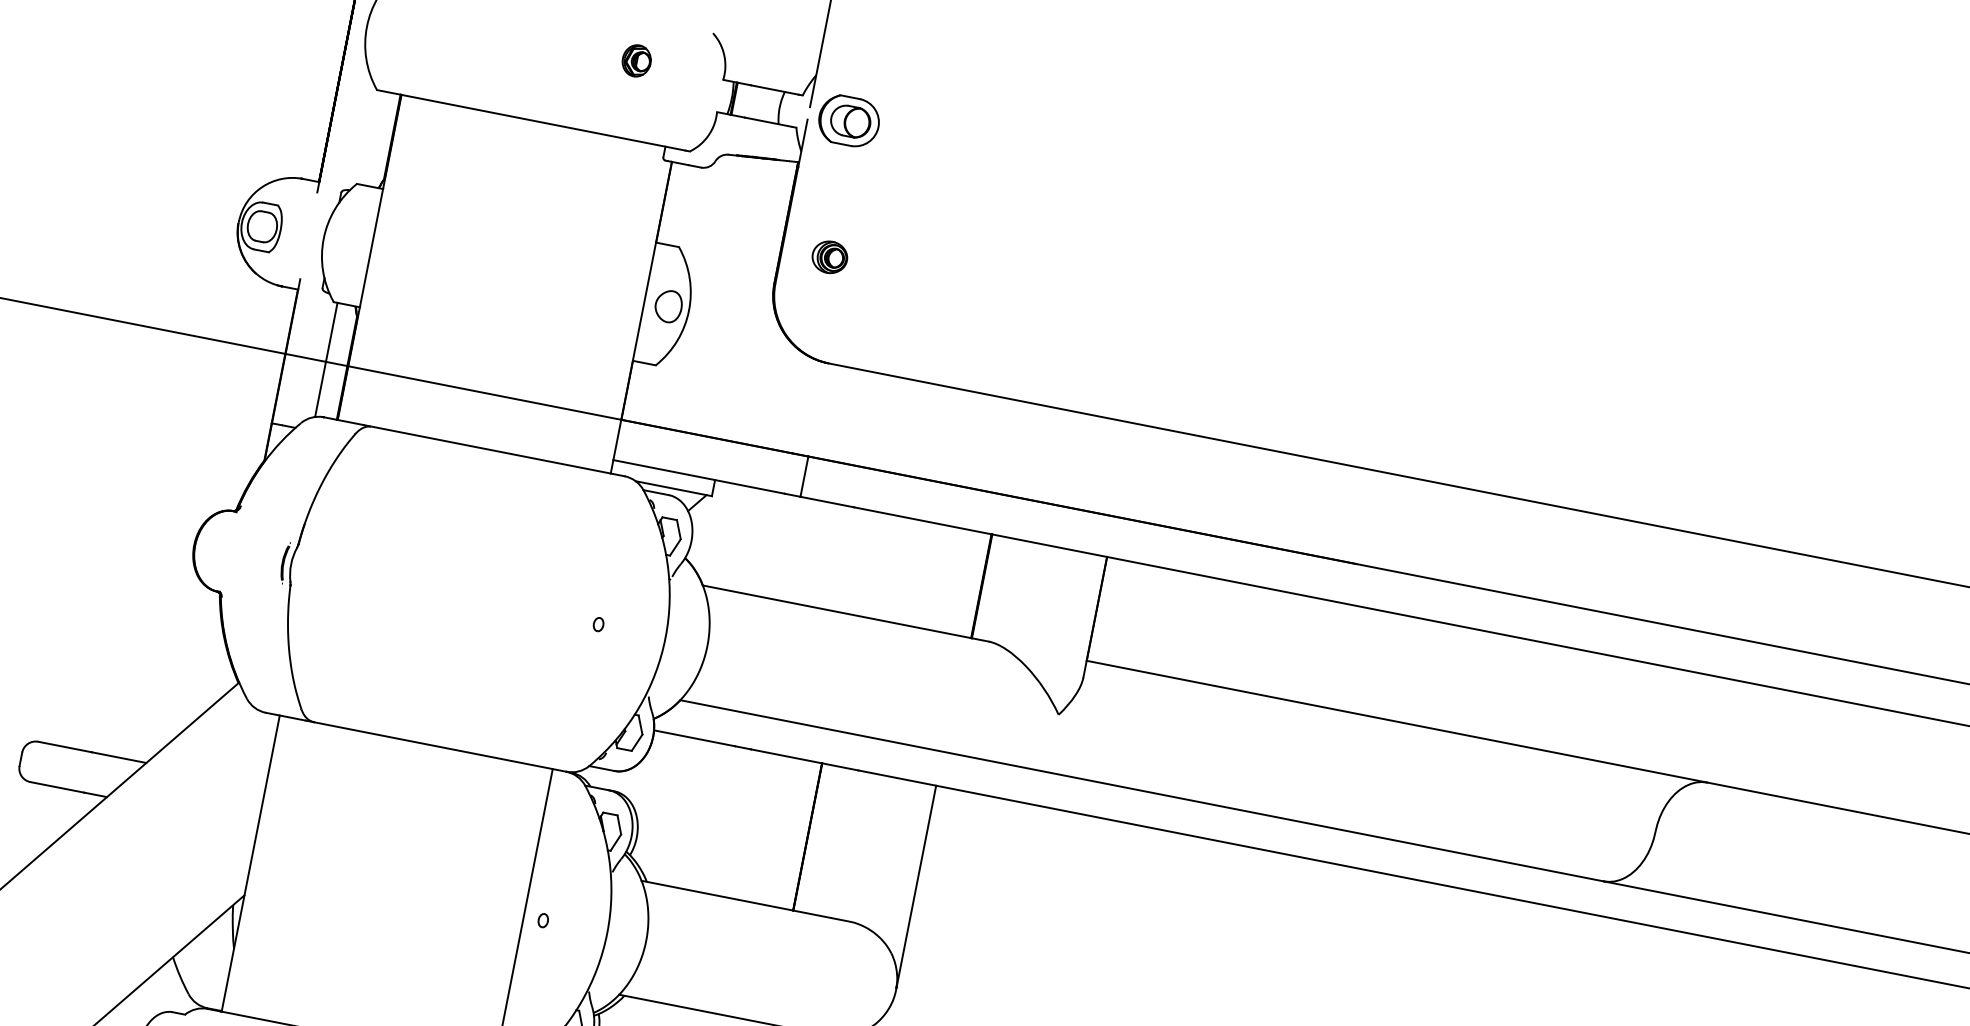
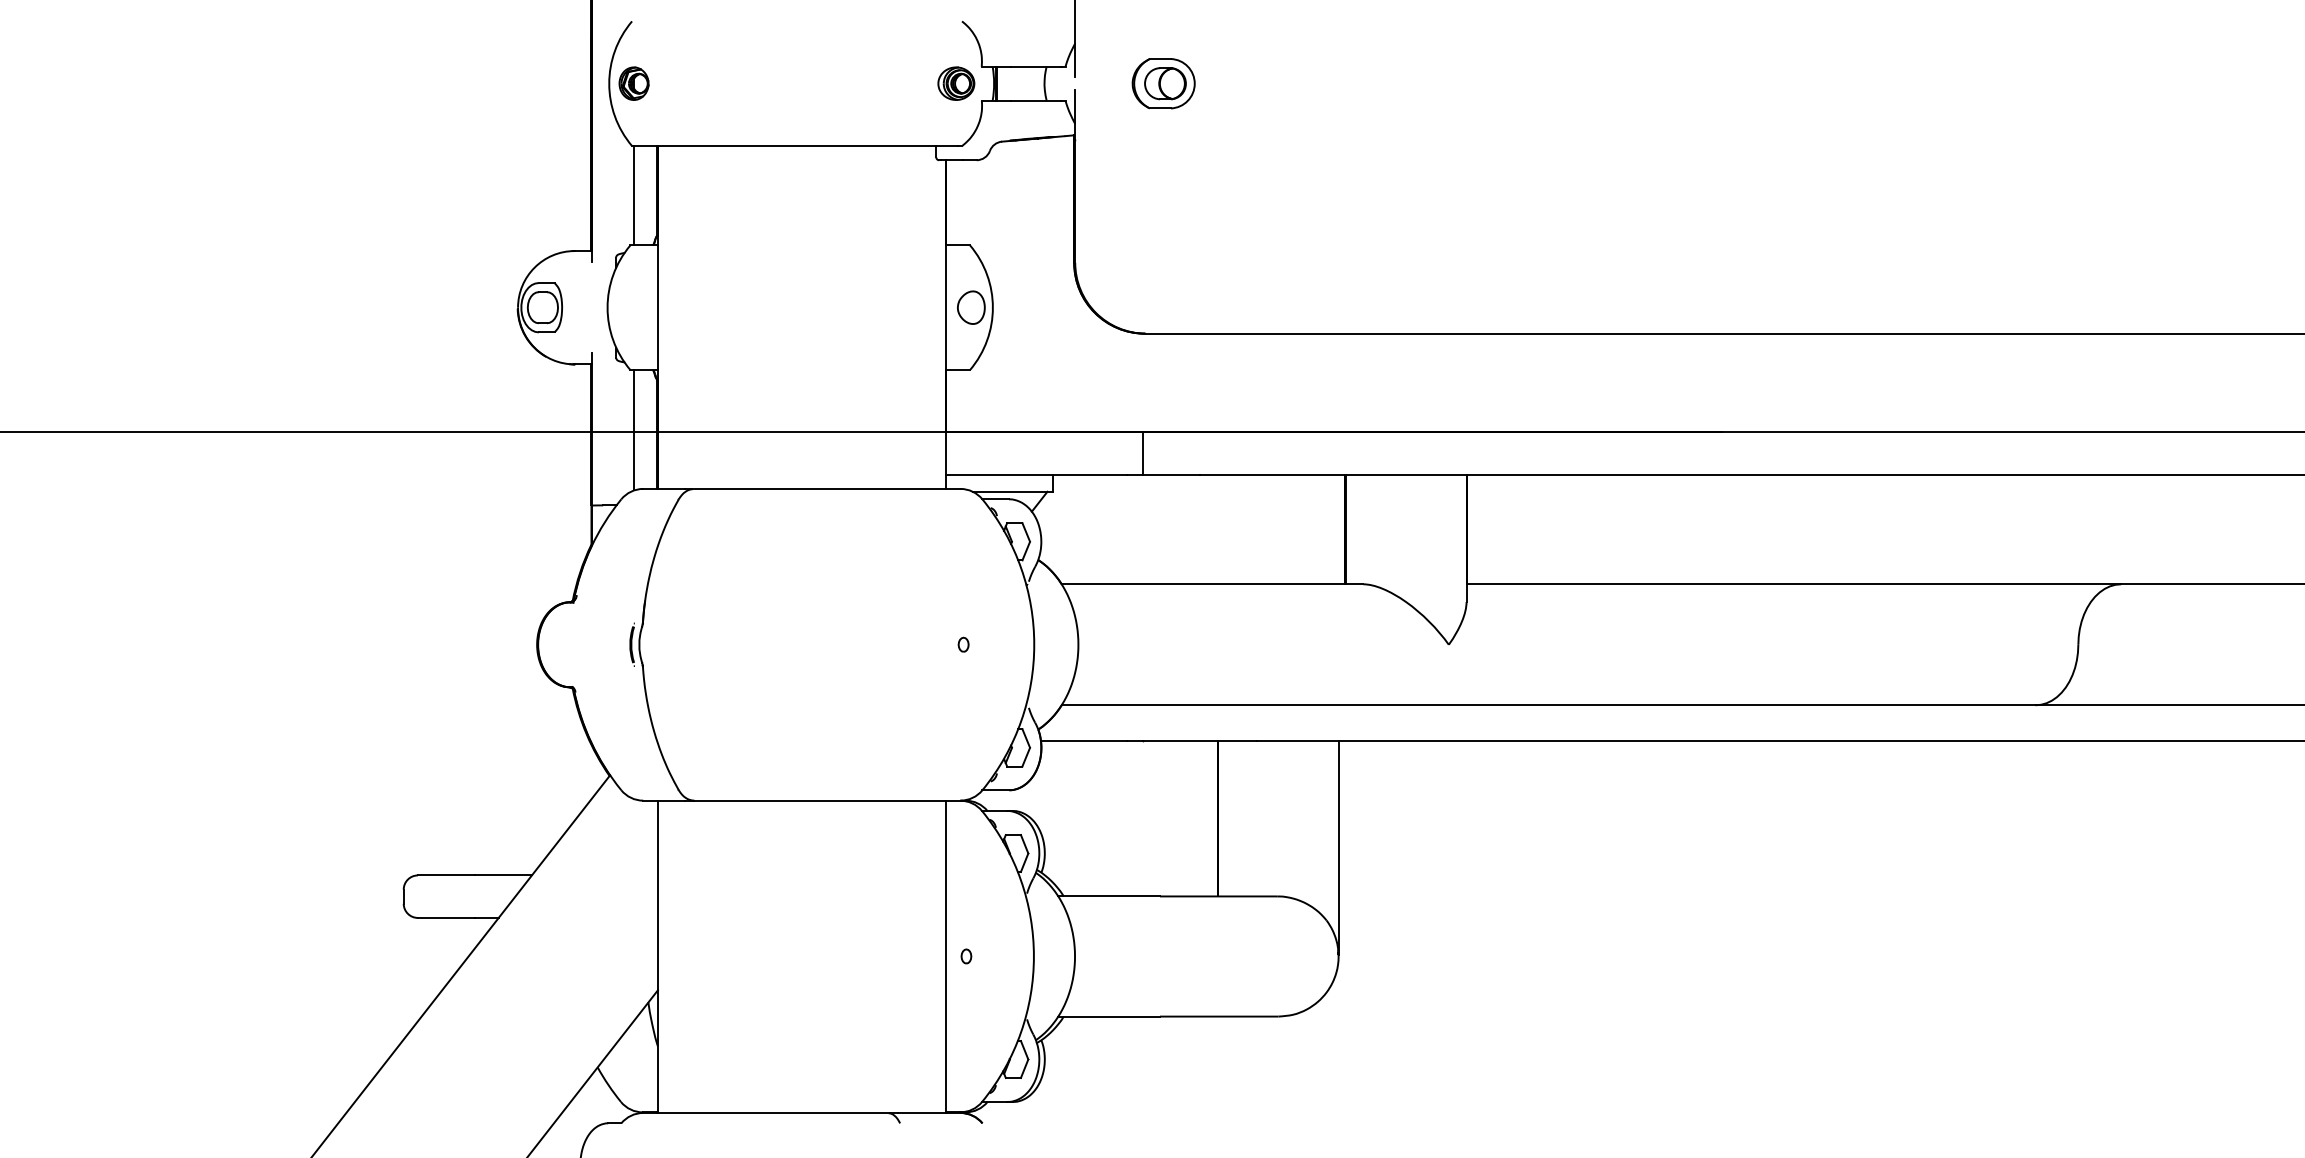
part: (636, 60) -> (633, 83), moved
part: (848, 121) -> (1163, 83), moved
line: (370, 137) -> (634, 195), added
part: (830, 257) -> (956, 83), moved

